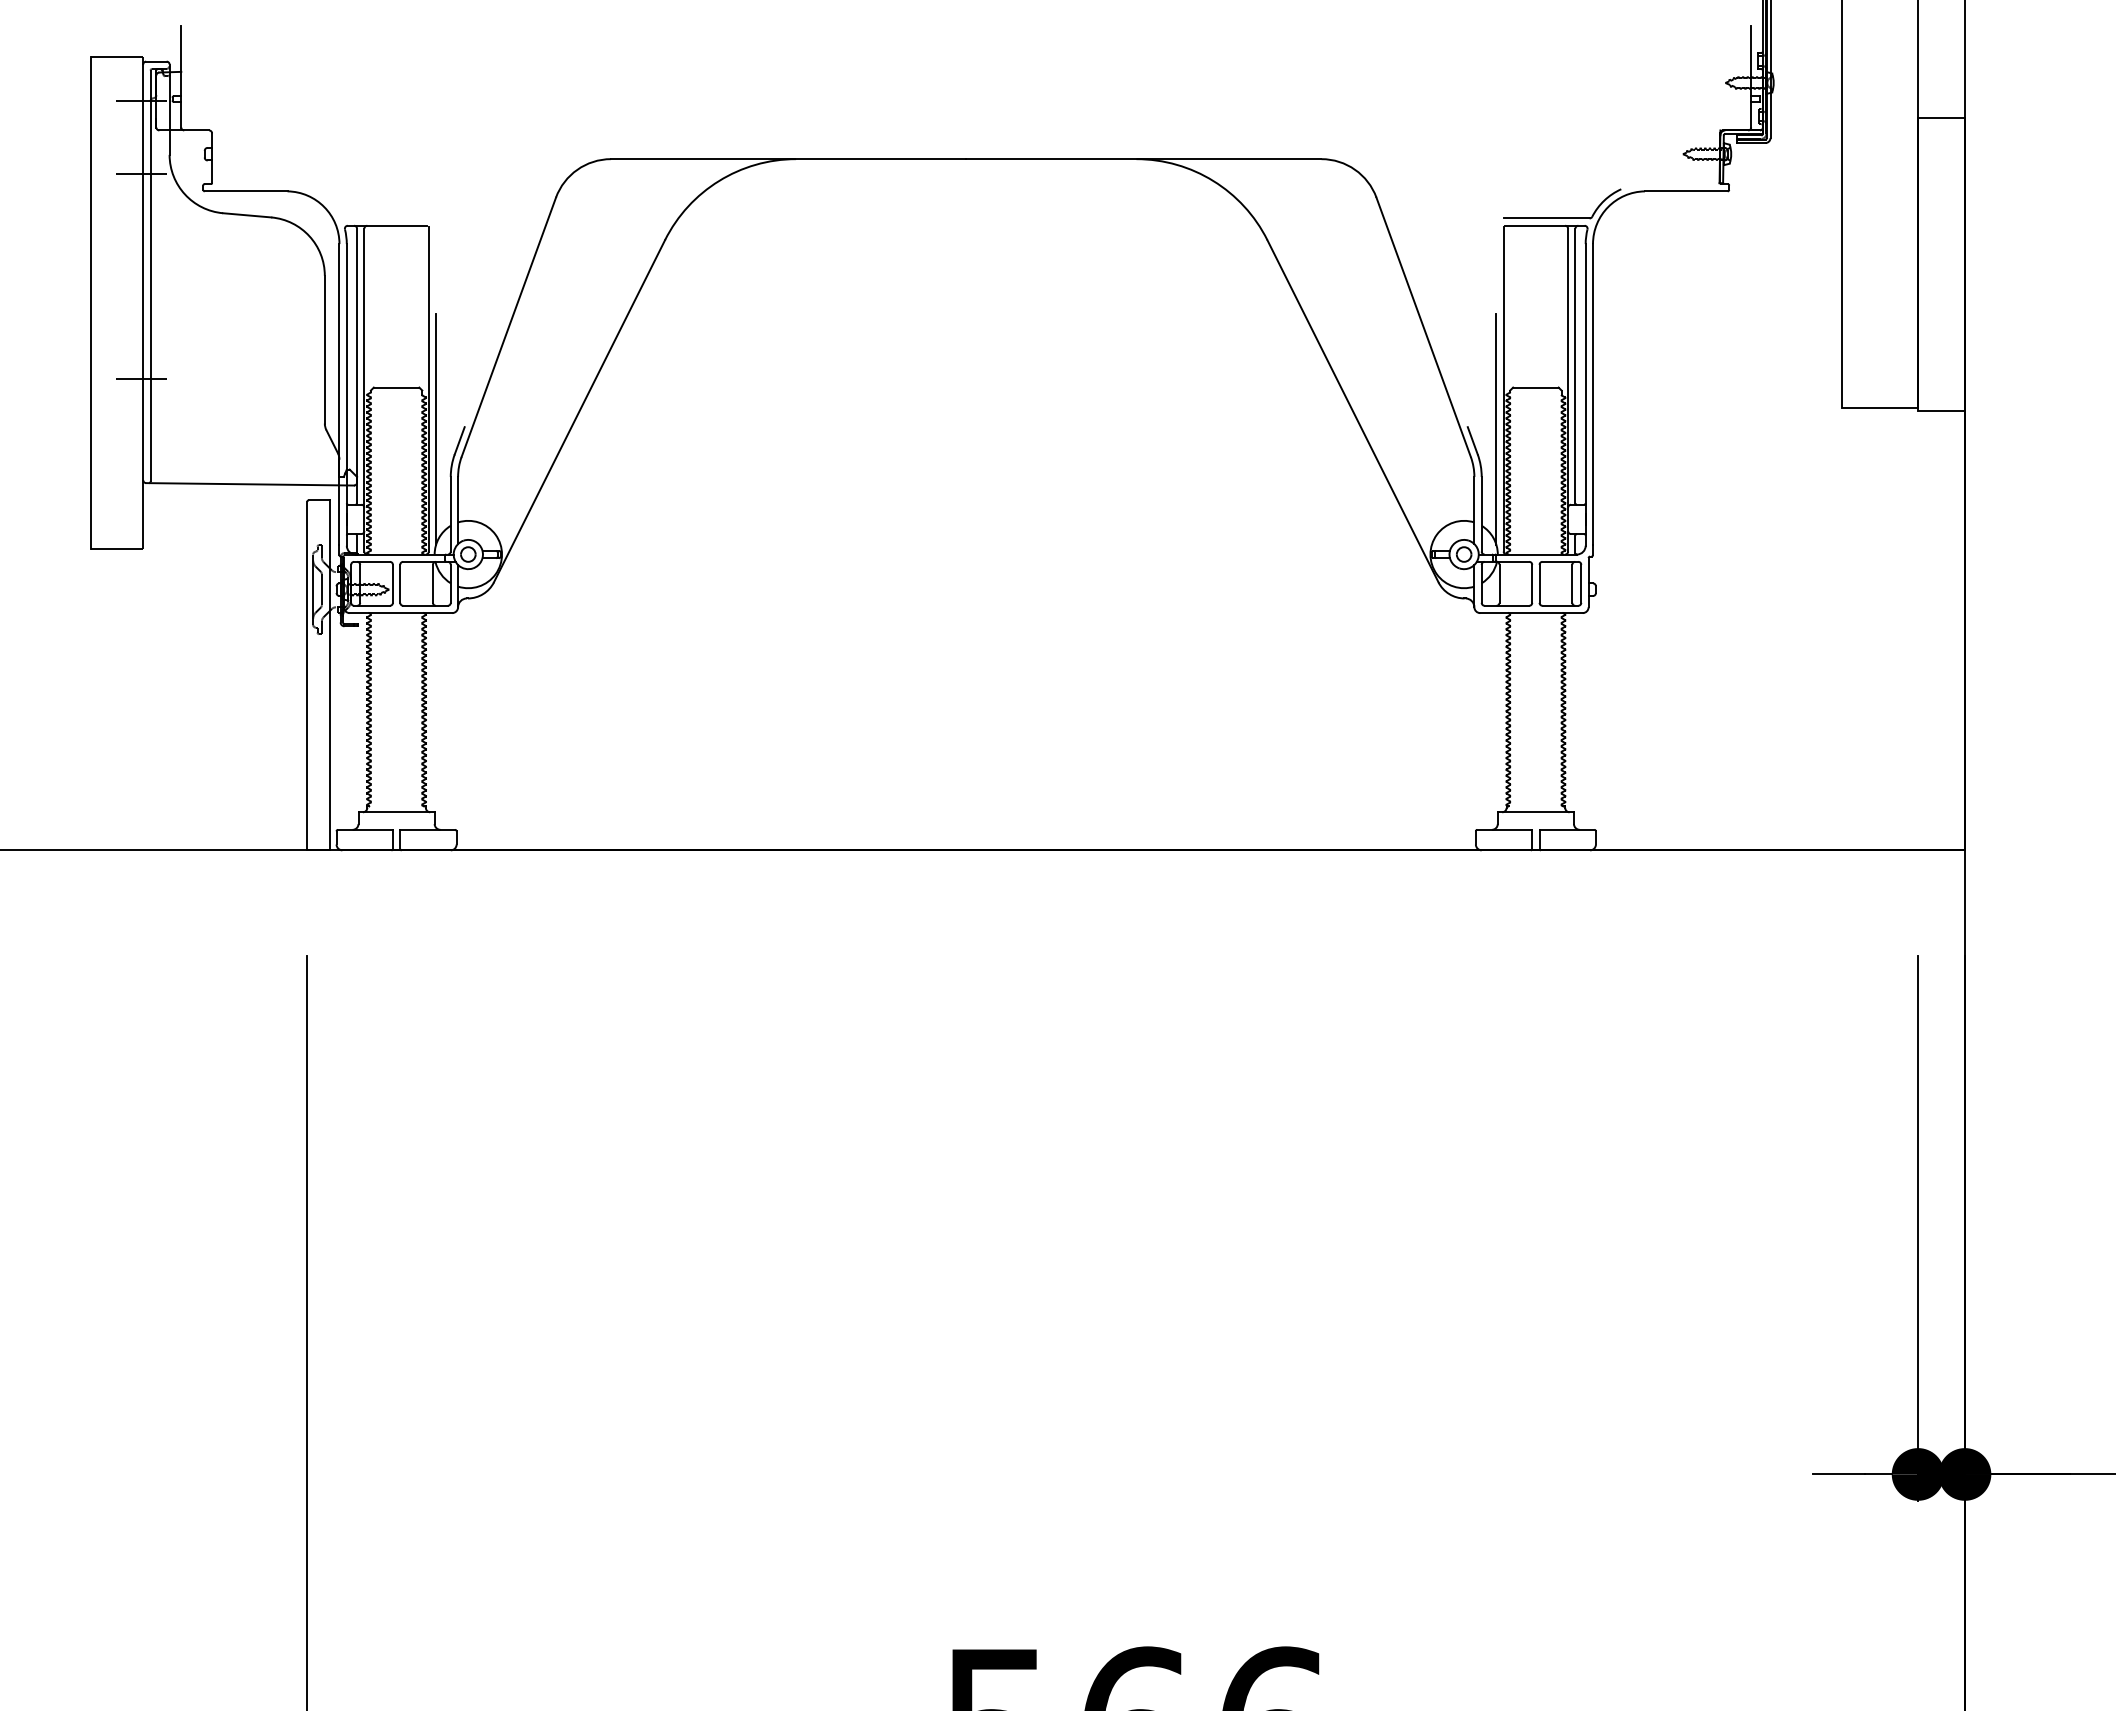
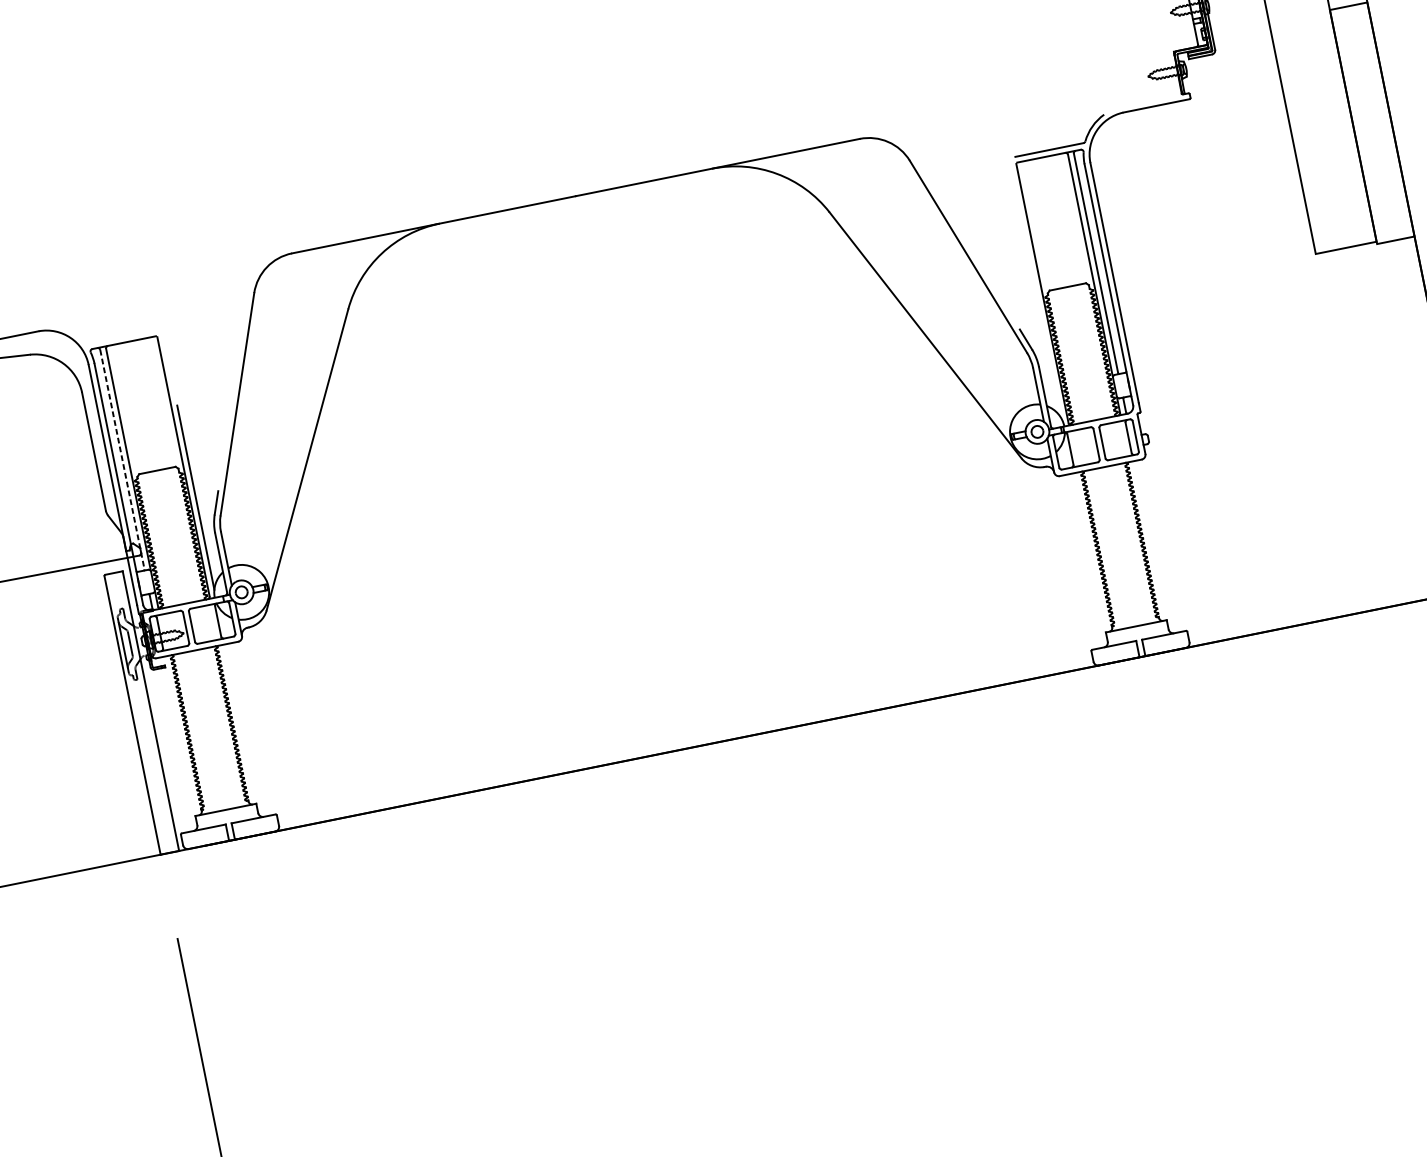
line: (357, 366) -> (122, 459), solid -> dashed
line: (1496, 429) -> (1043, 326), removed

